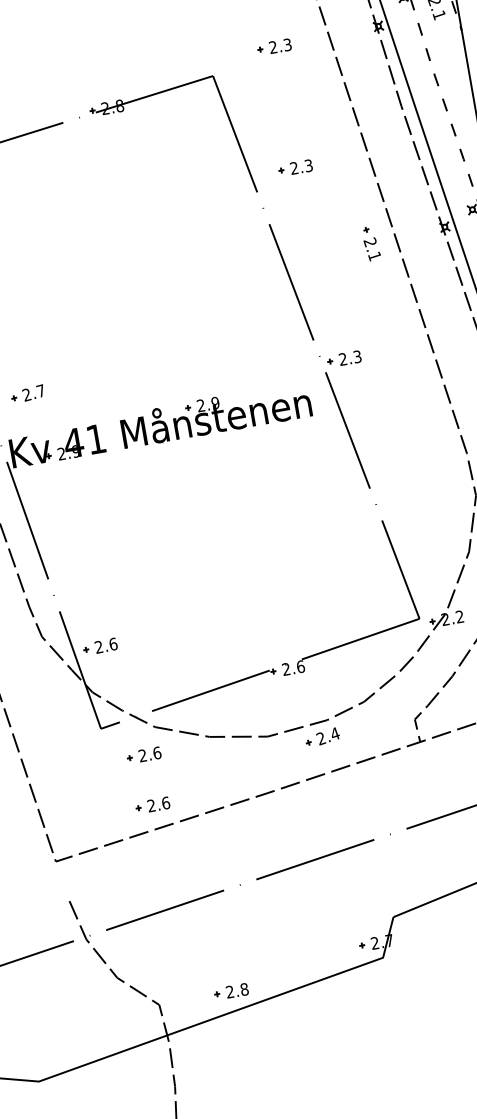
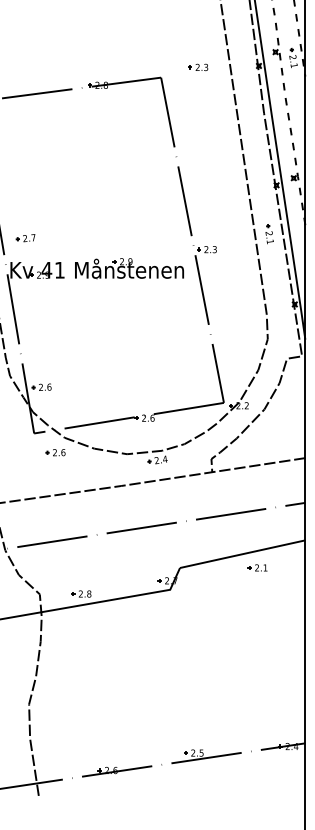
part: (295, 168) -> (198, 137), removed
part: (371, 243) -> (269, 234), moved
part: (152, 805) -> (55, 481), removed

